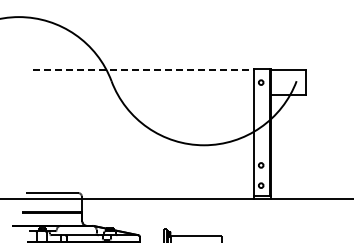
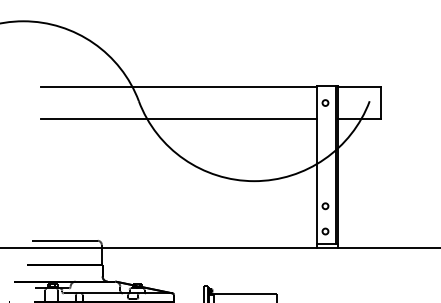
line: (143, 69) -> (178, 86), dashed -> solid
line: (143, 95) -> (178, 119), added

